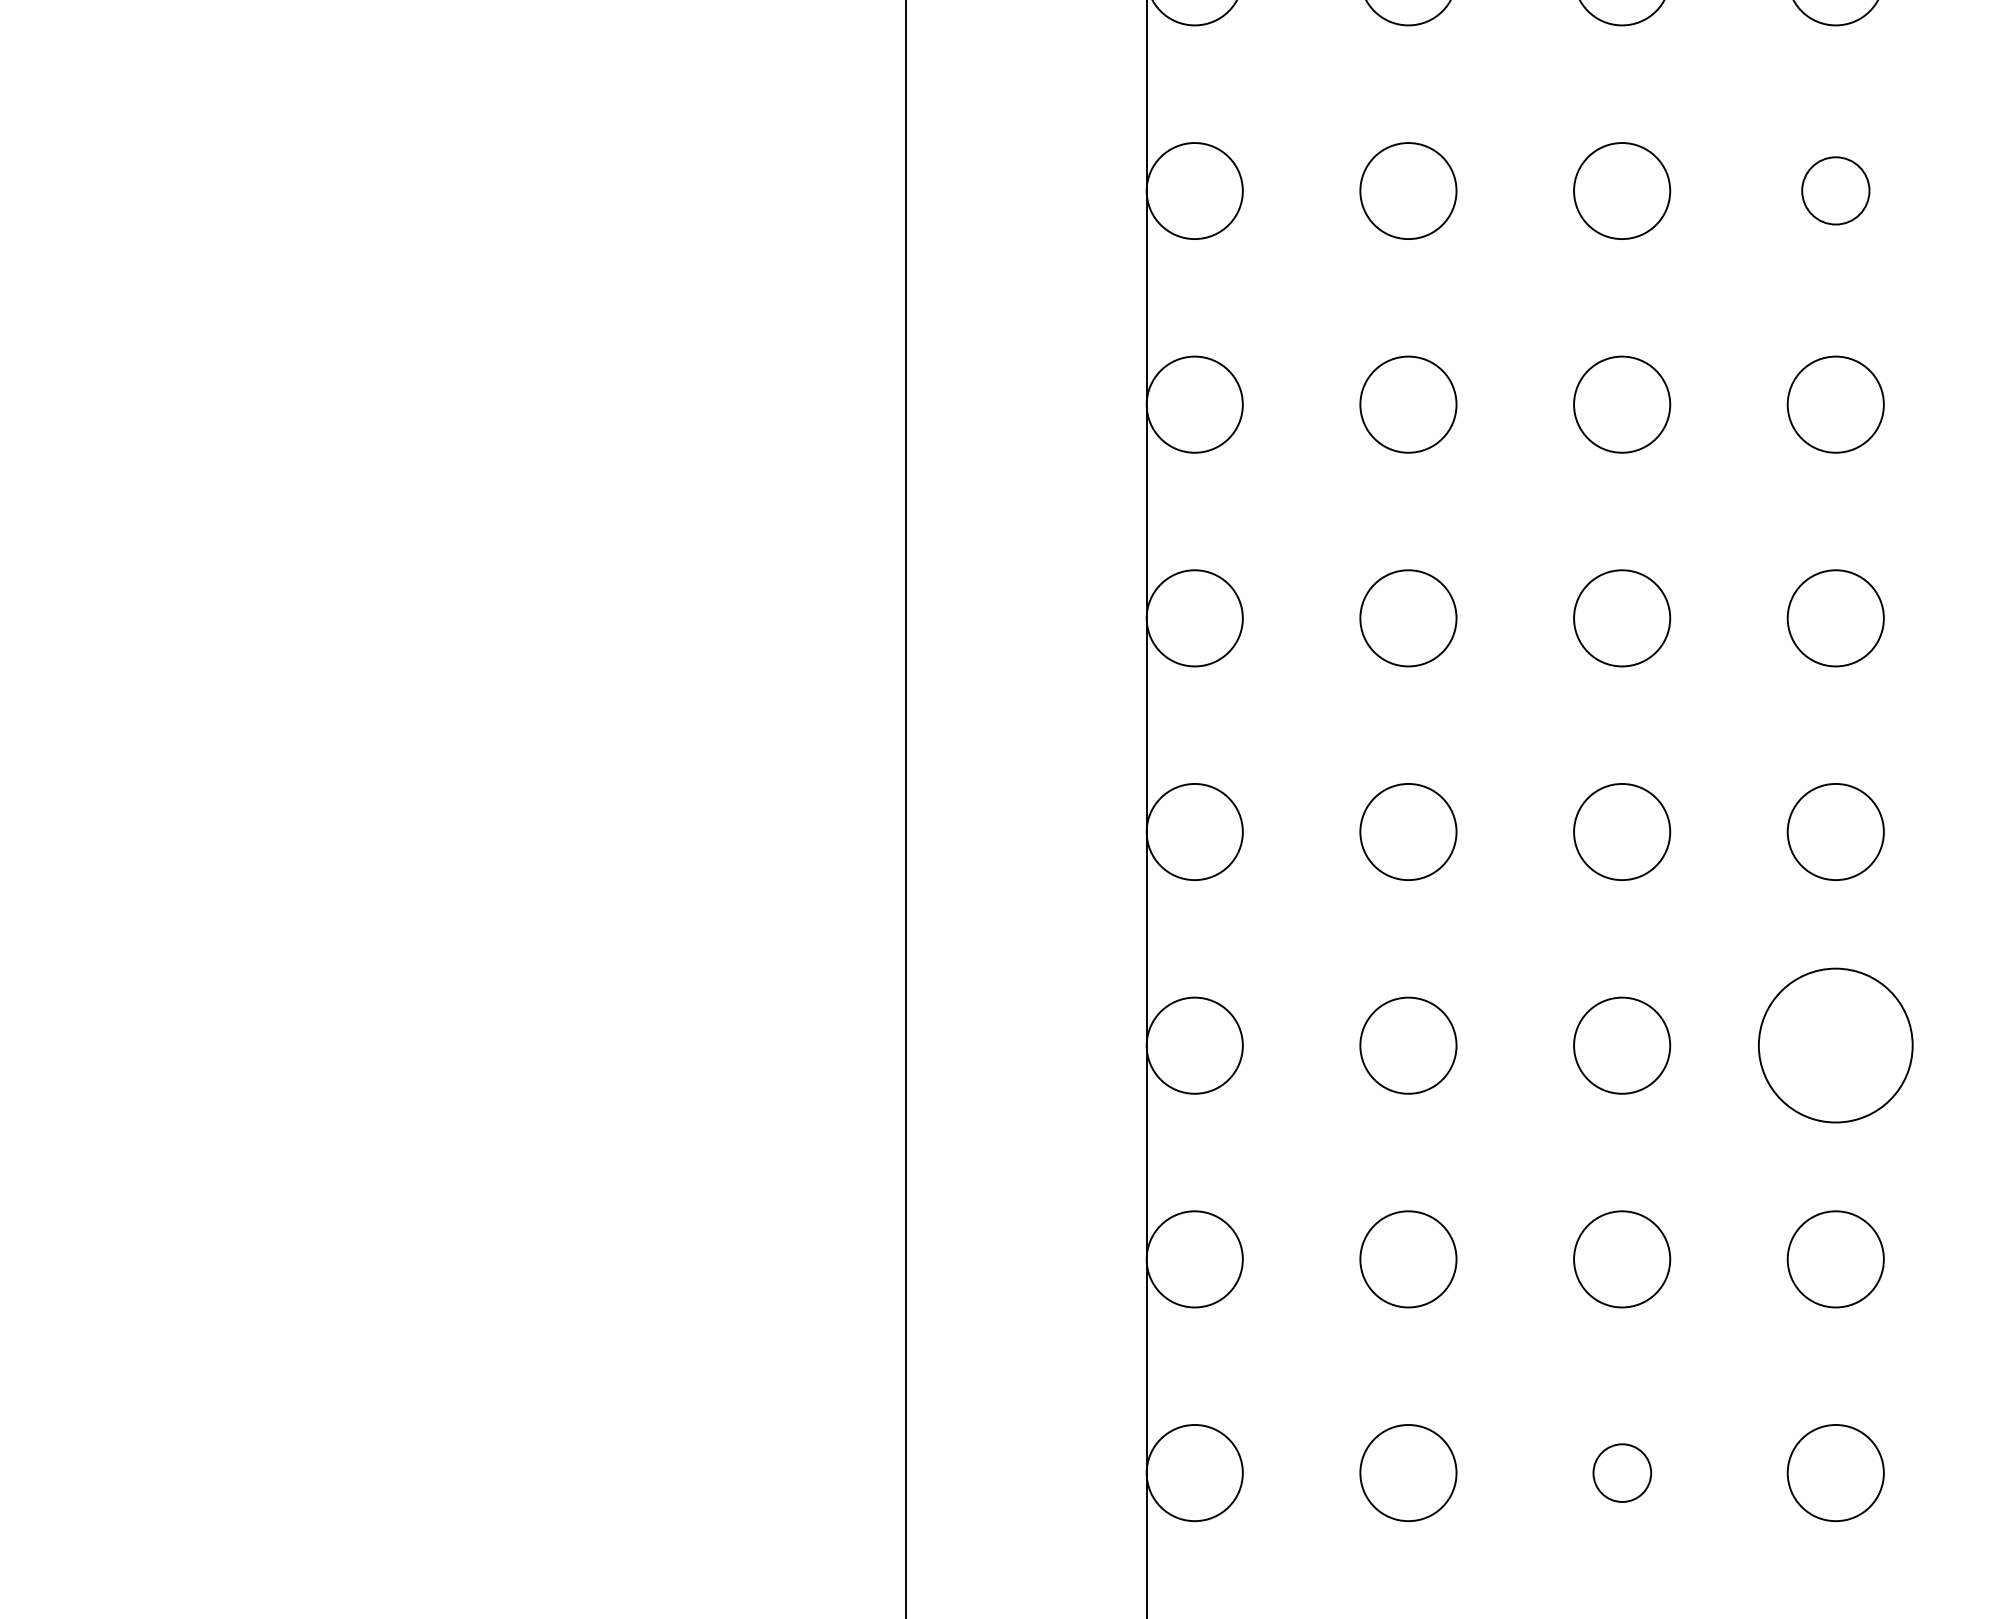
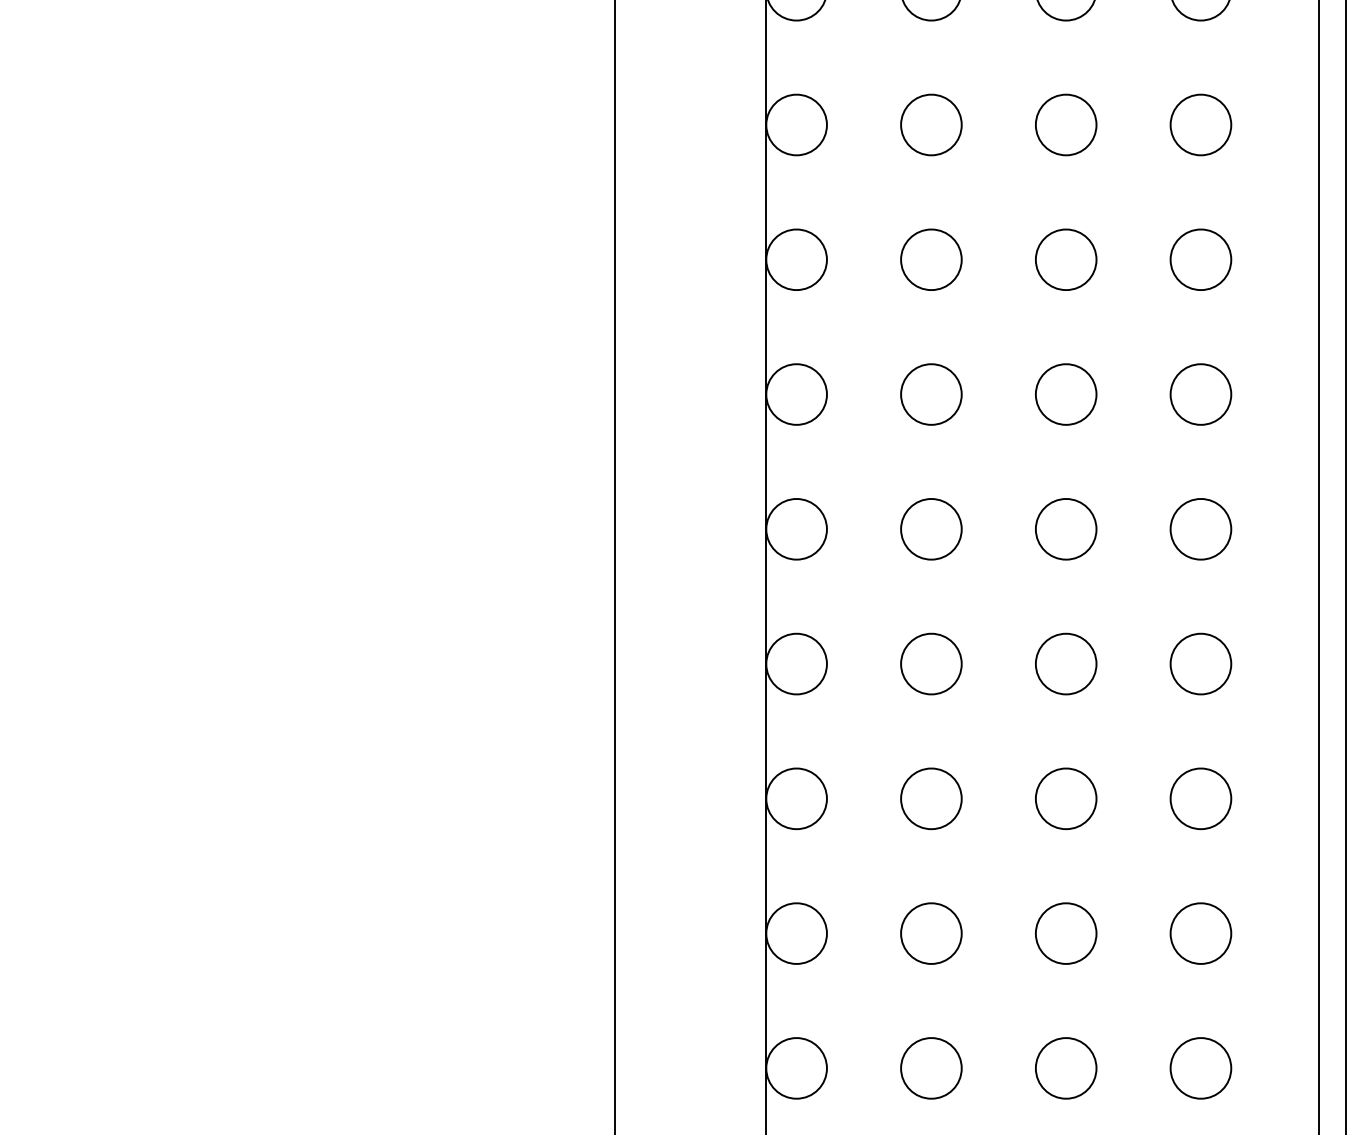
part: (1835, 190) -> (1200, 259), size x1.43
part: (1835, 1045) -> (1200, 798), size x0.62
part: (1622, 1473) -> (1066, 1068), size x1.67

